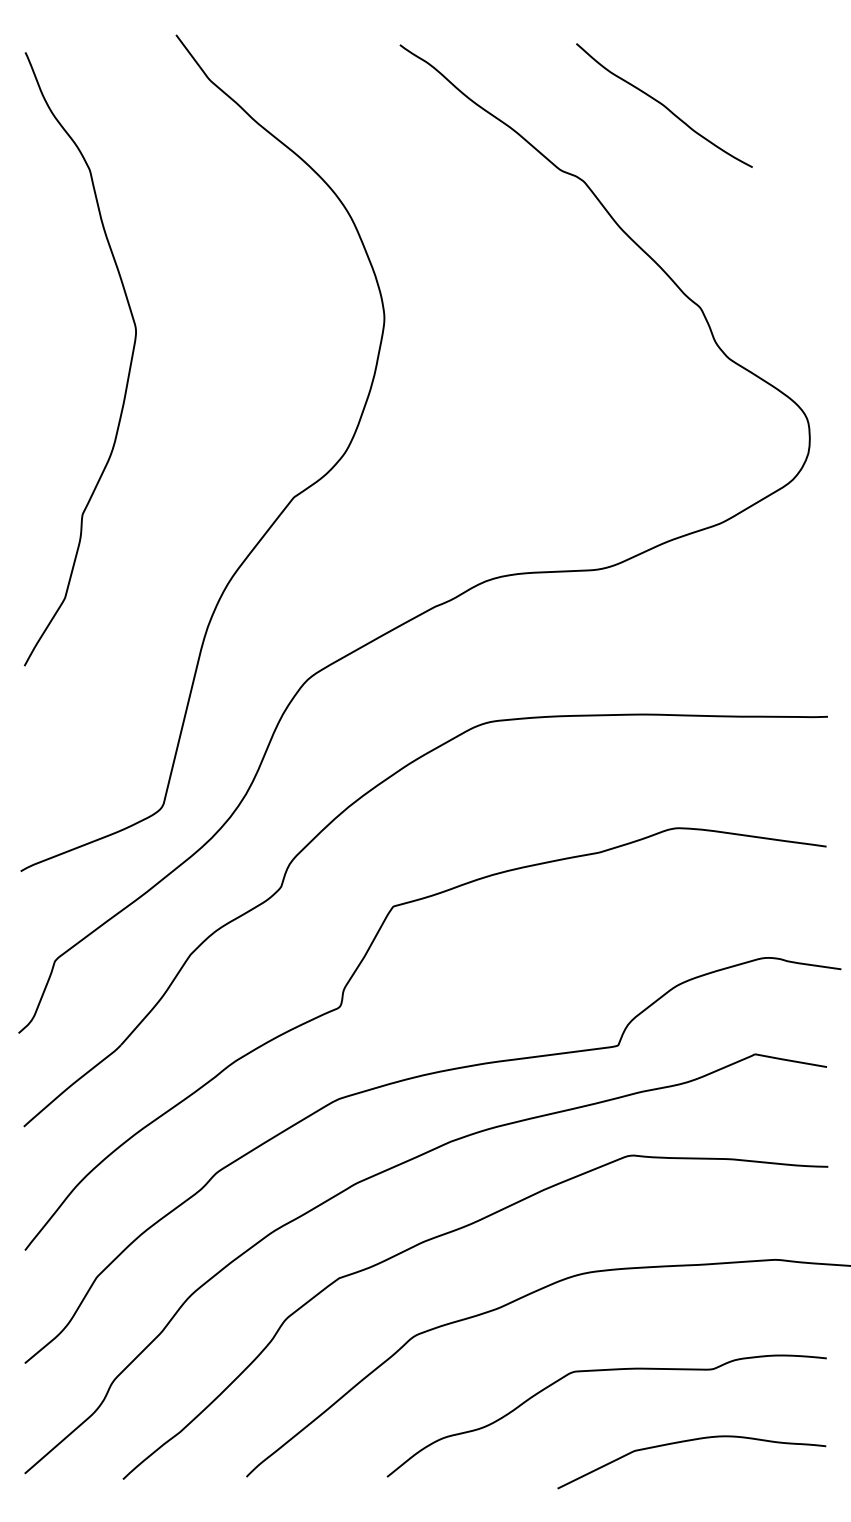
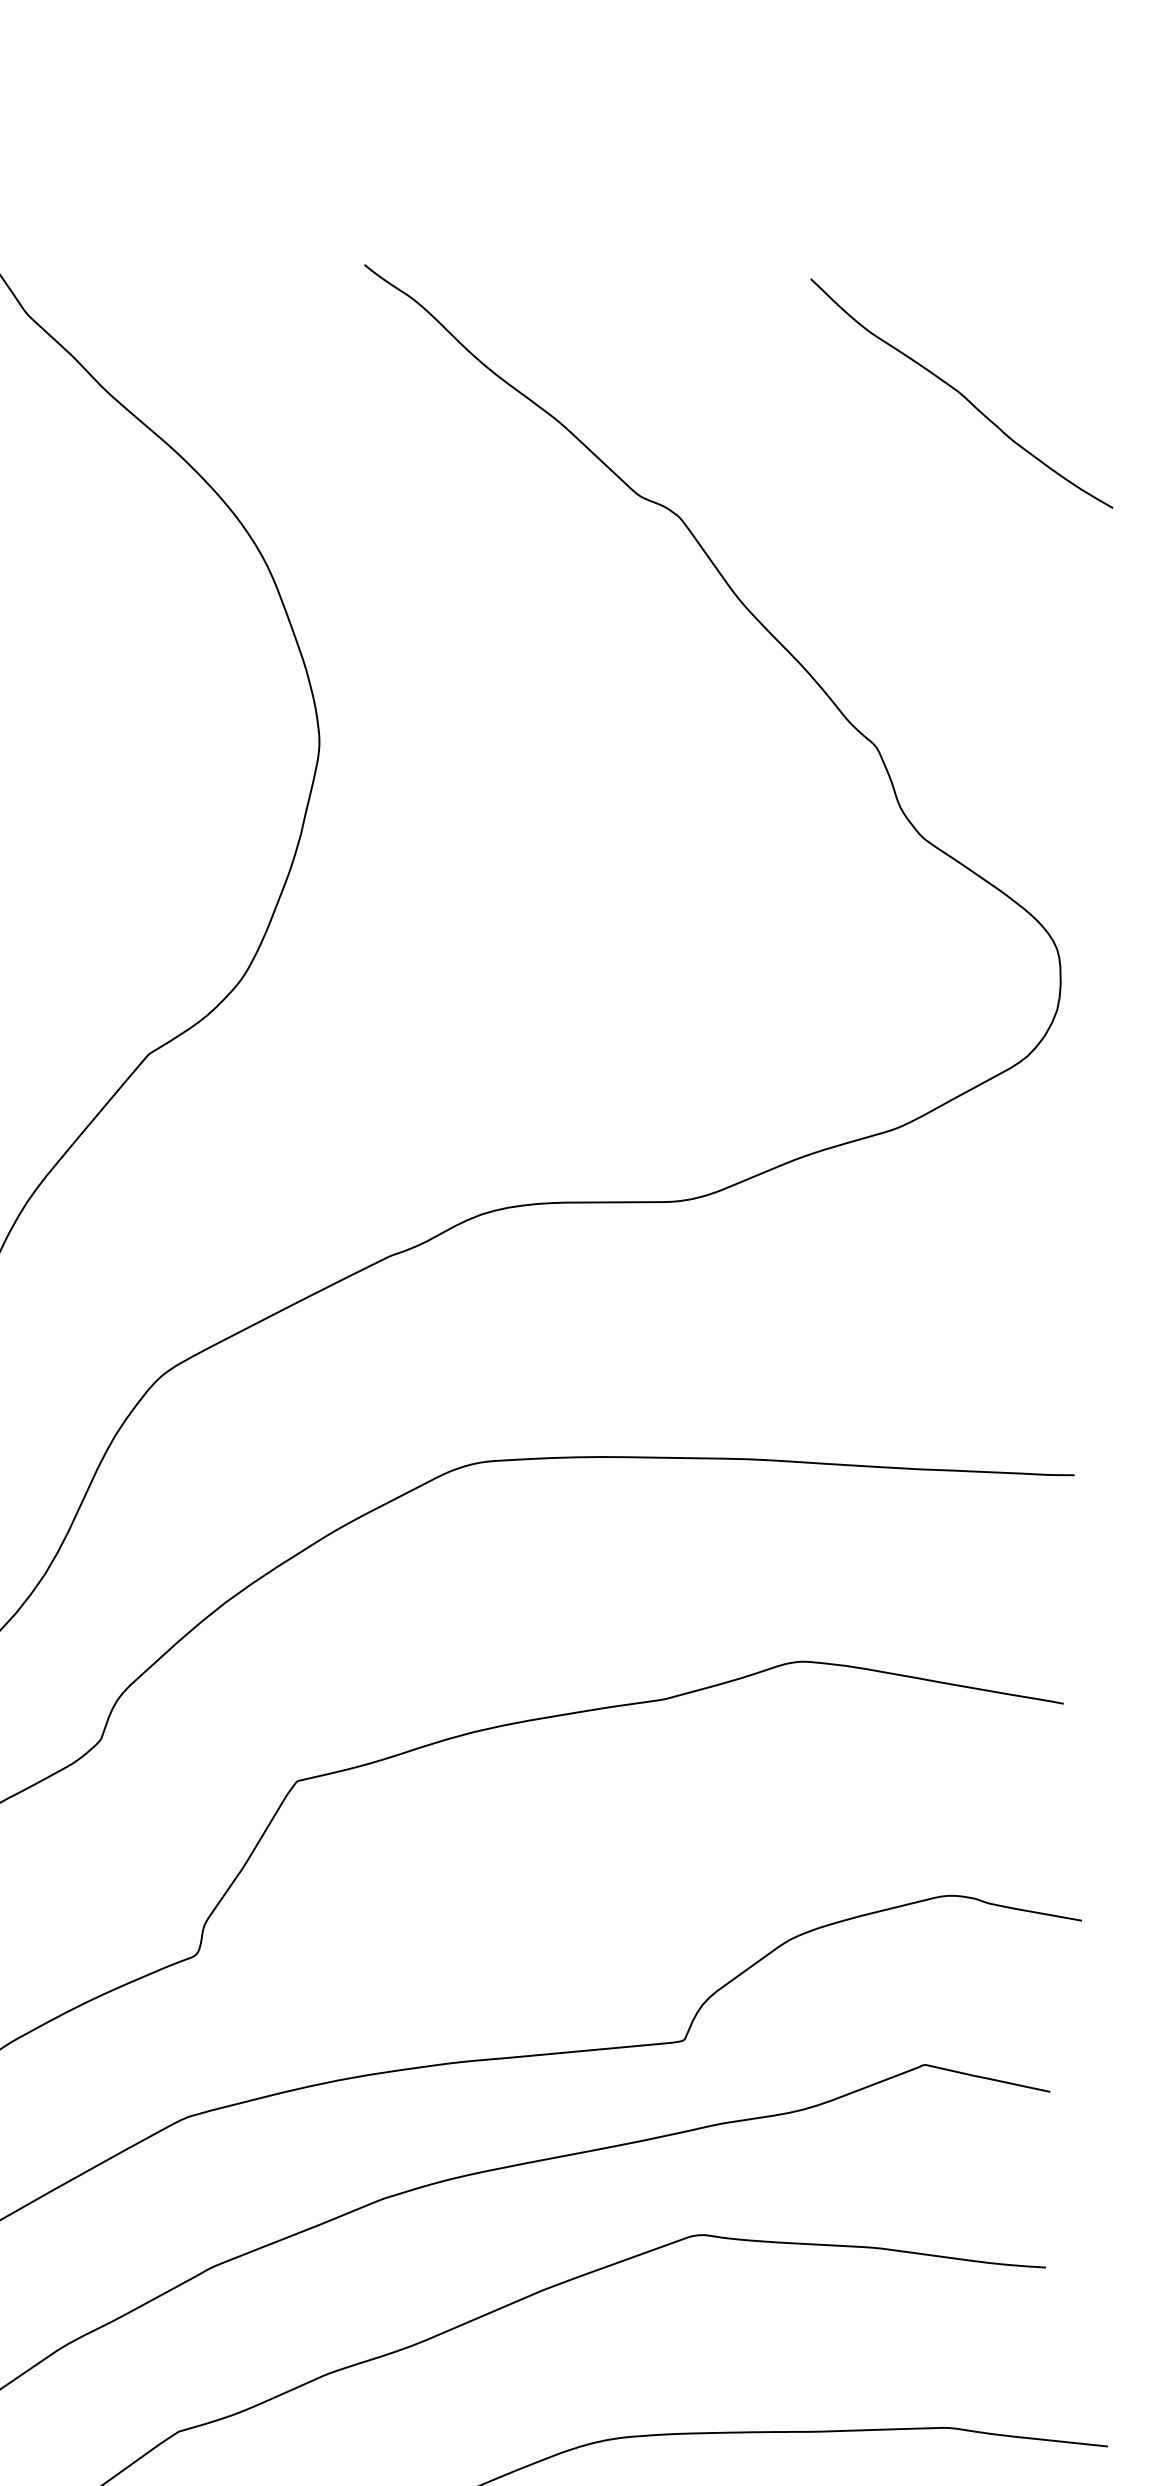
curve: (664, 105) -> (961, 393), moved

